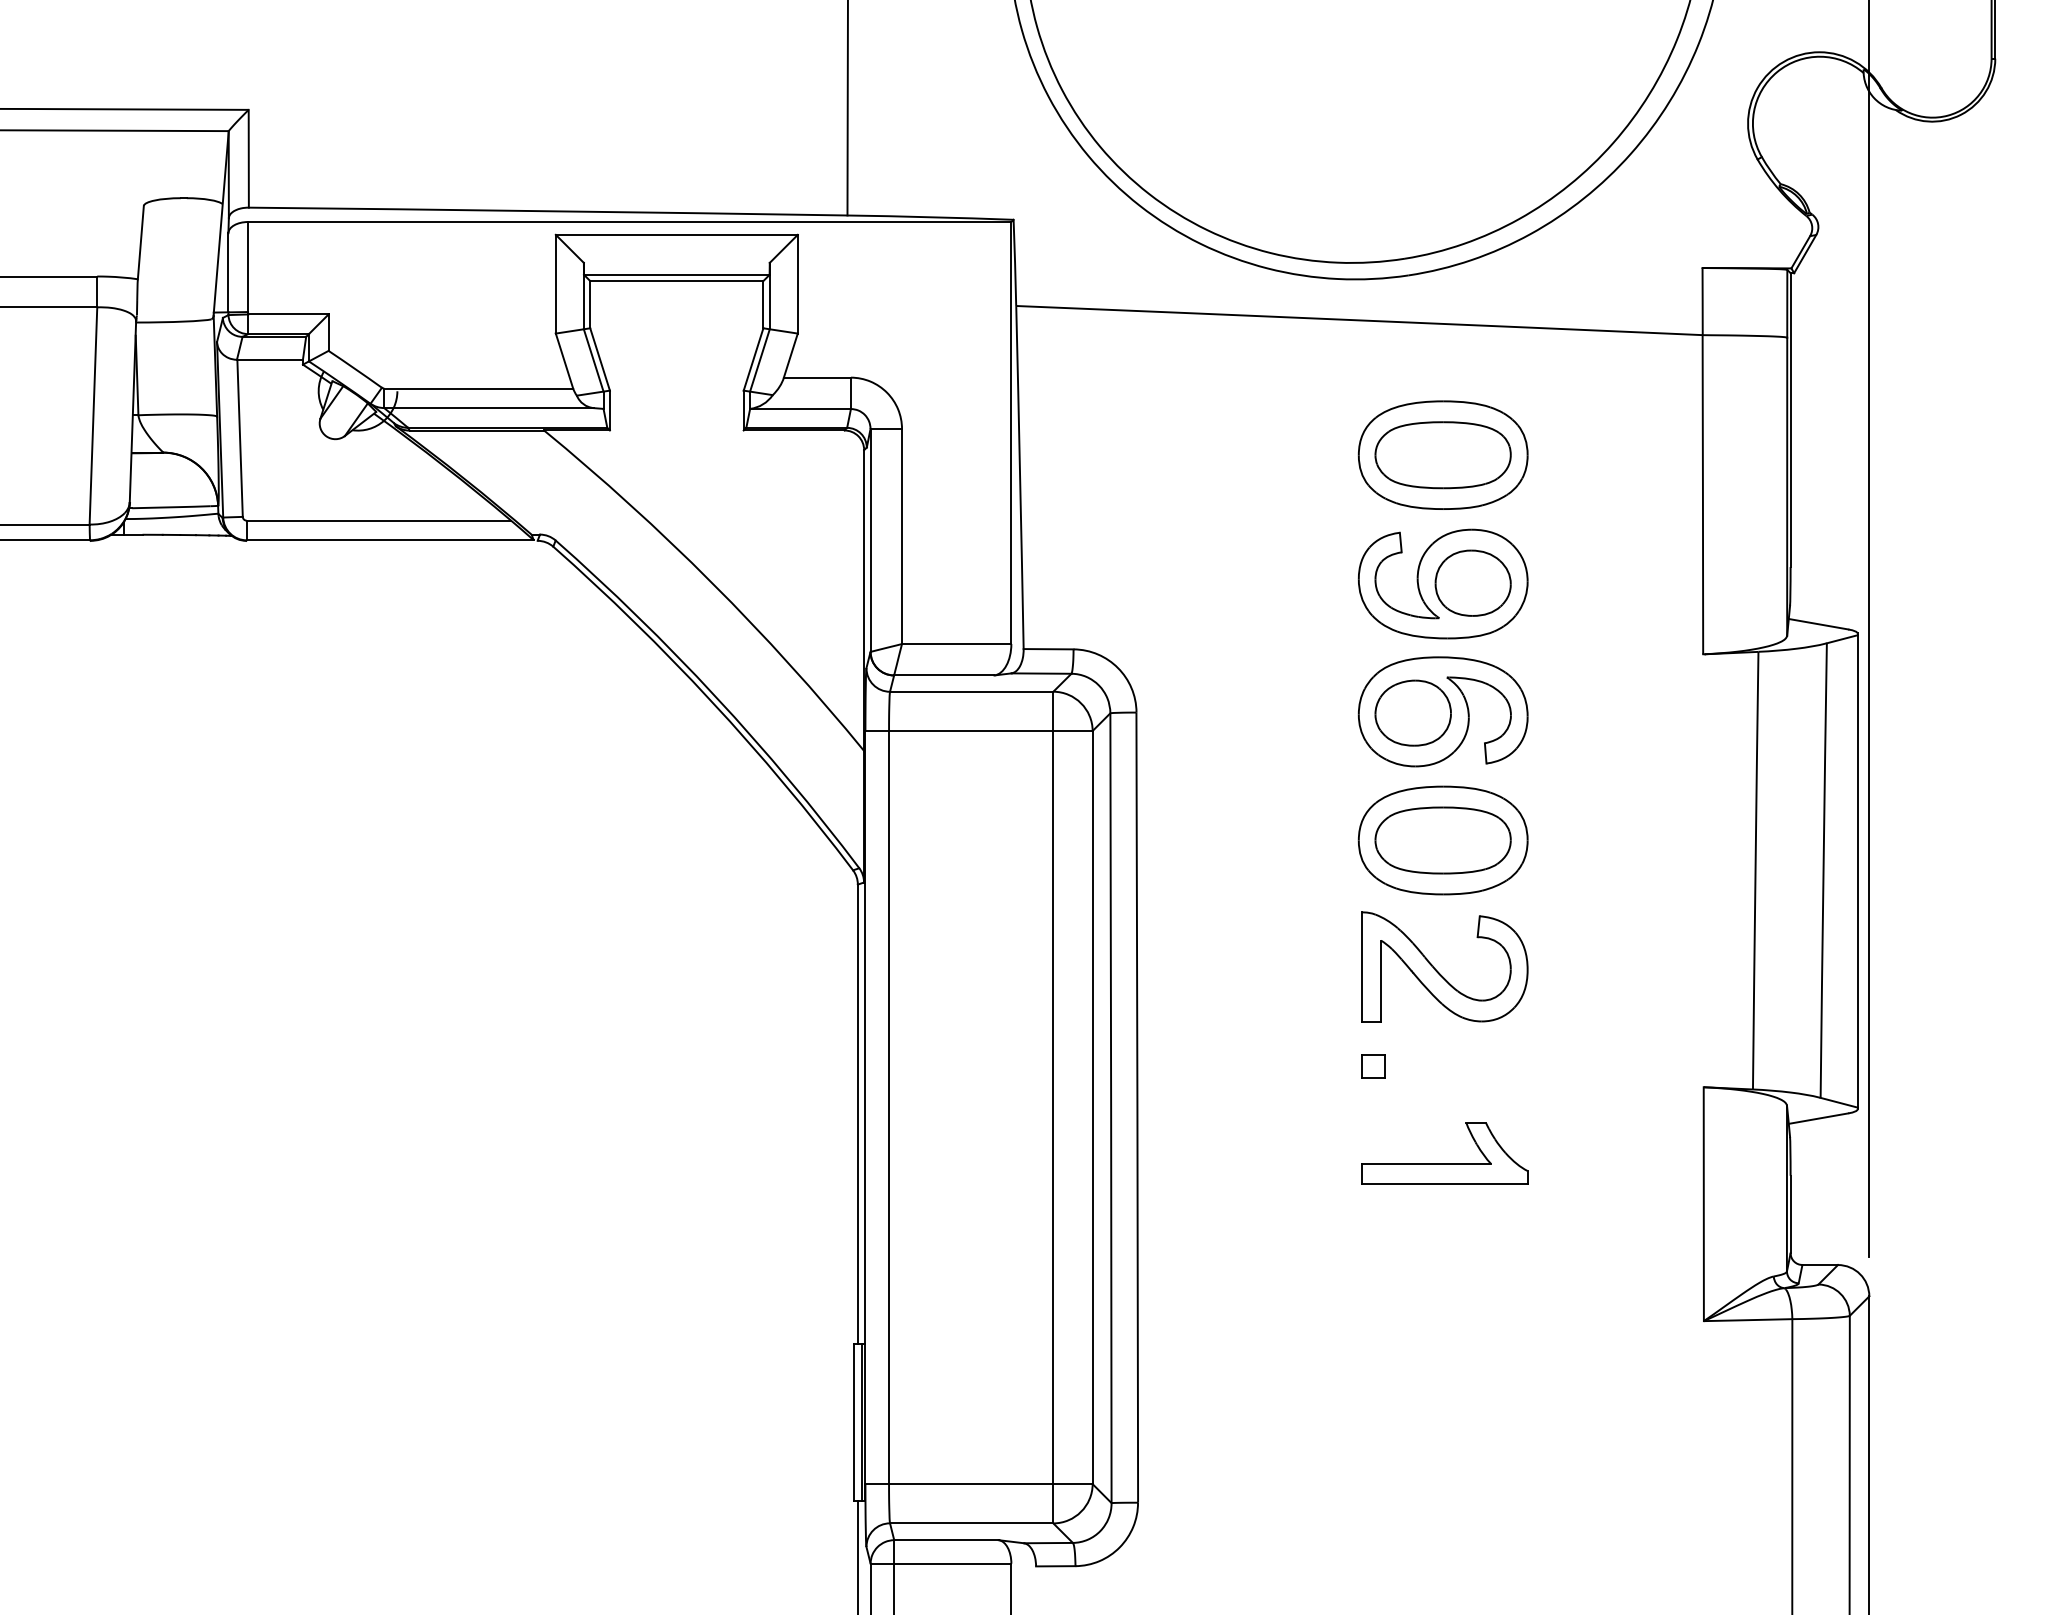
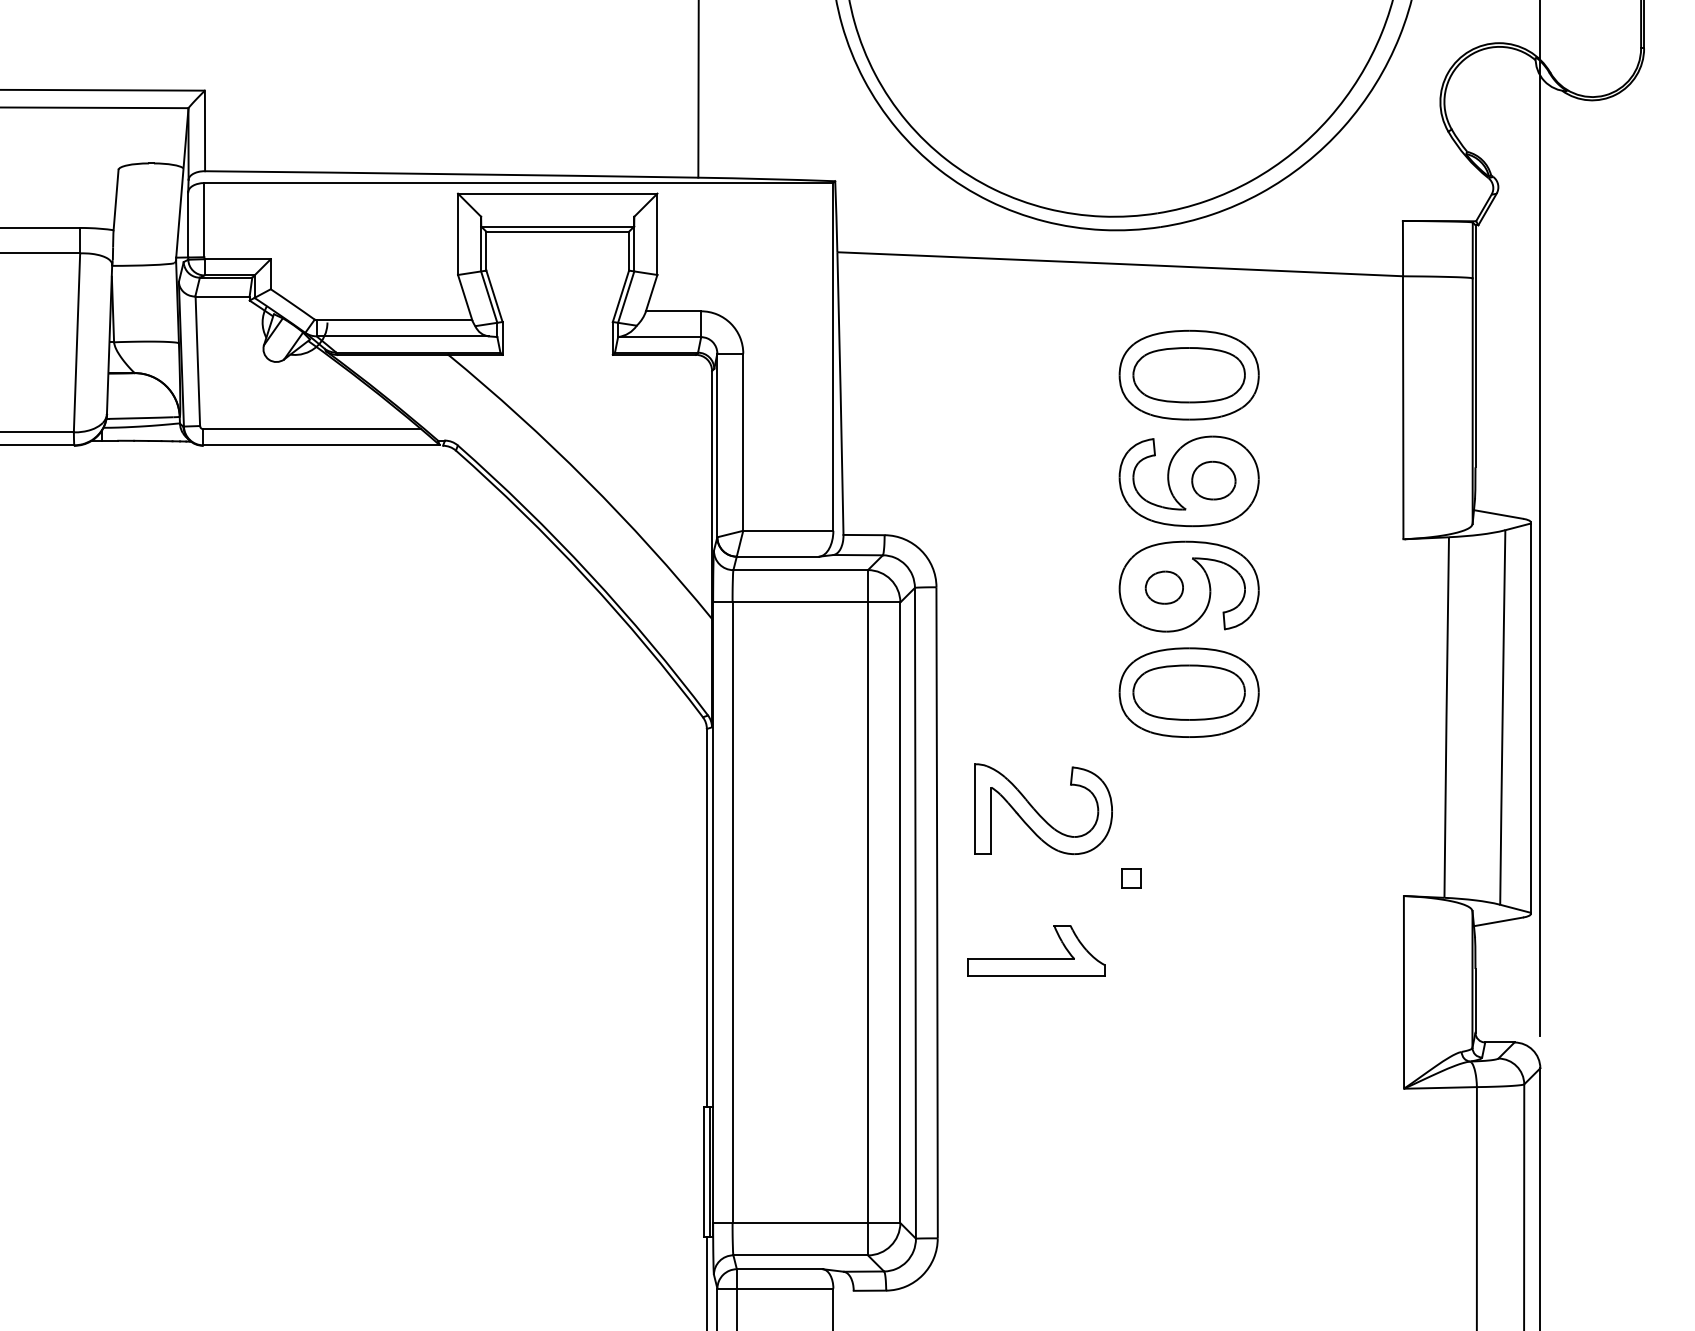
part: (1472, 582) -> (1213, 480), size x0.7
part: (1412, 712) -> (1163, 587), size x0.6
part: (1438, 971) -> (1038, 812), moved
part: (1444, 1163) -> (1036, 958), moved

